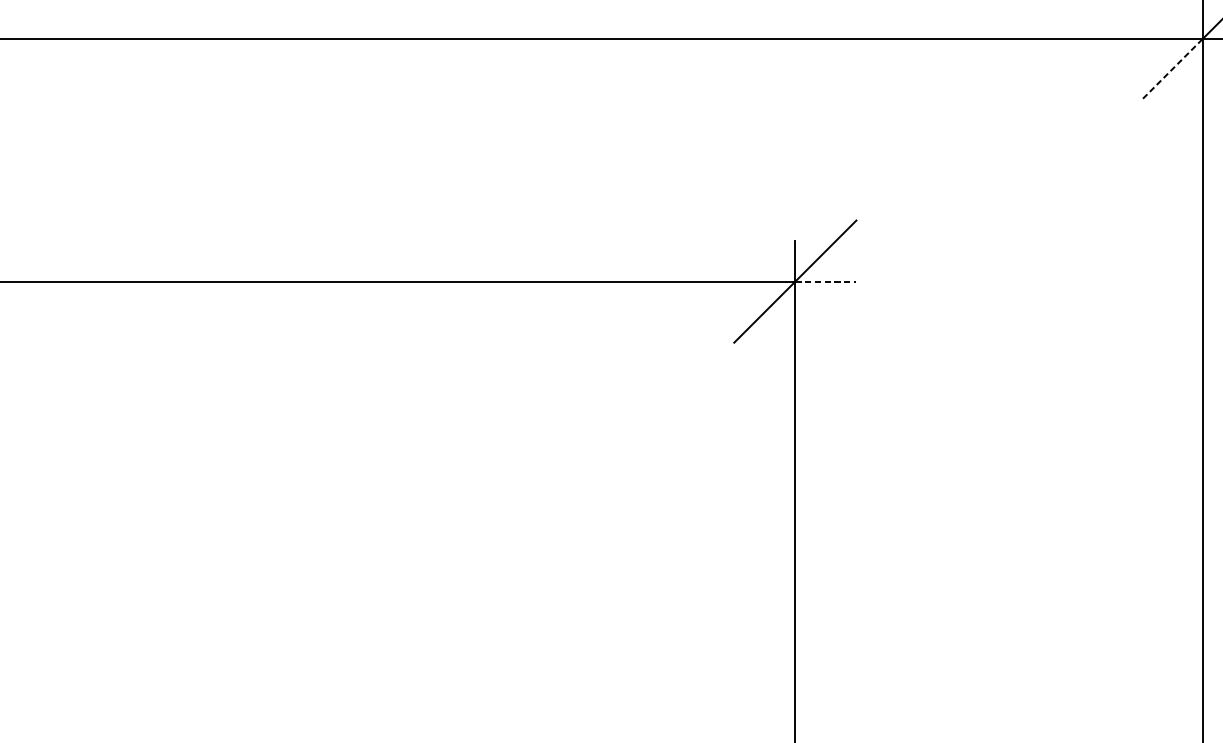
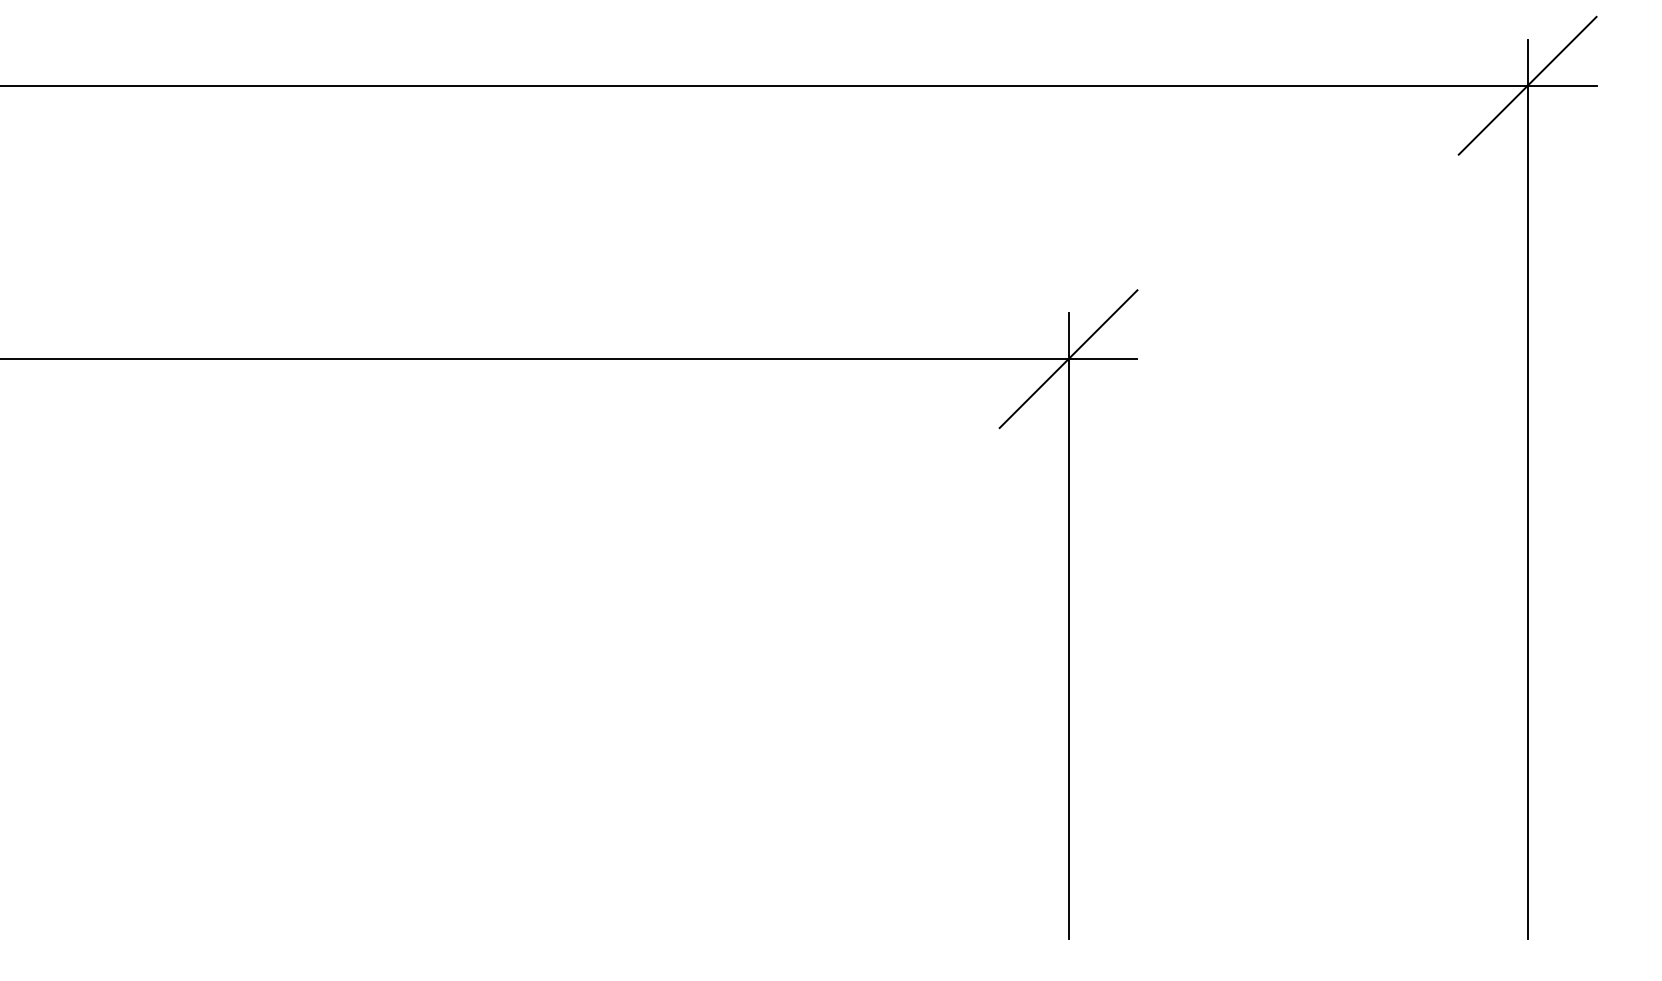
line: (1172, 69) -> (1493, 120), dashed -> solid
line: (826, 281) -> (1103, 359), dashed -> solid

